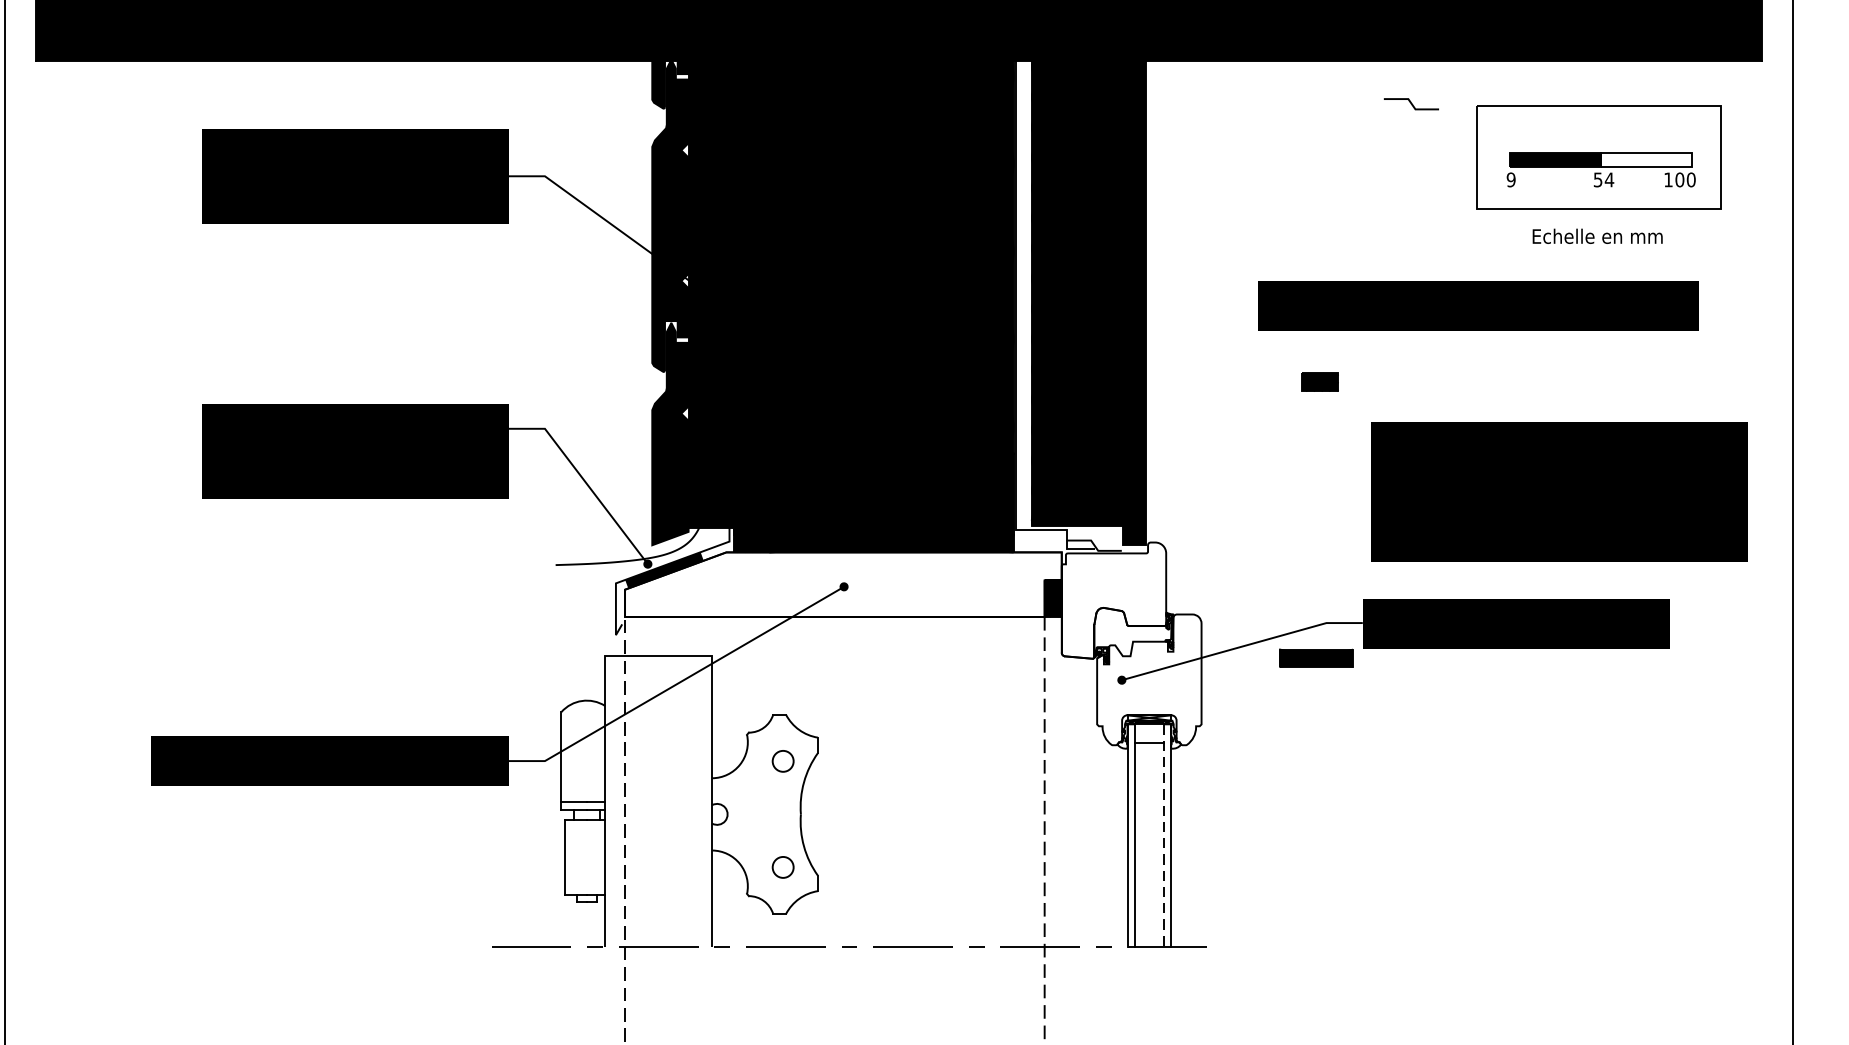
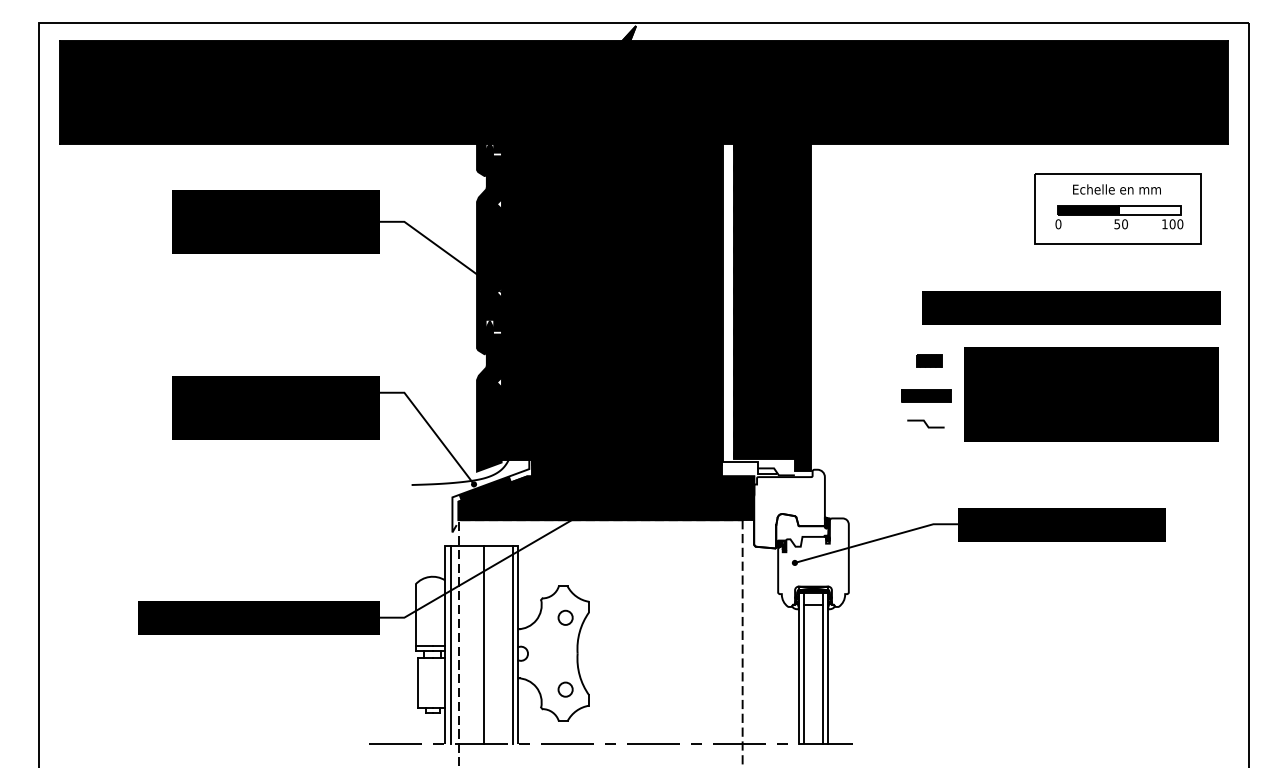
line: (1410, 103) -> (925, 423), moved
text: (1511, 180) -> (1058, 224), 9 -> 0
text: (1608, 180) -> (1124, 224), 54 -> 50
text: (1596, 236) -> (1116, 189), moved
text: (1478, 305) -> (1071, 307), moved
text: (1560, 491) -> (1091, 394), moved
fill: (843, 585) -> (606, 498), added
part: (1316, 657) -> (926, 395), moved
line: (614, 800) -> (451, 644), added
line: (663, 800) -> (484, 644), added
line: (704, 800) -> (512, 644), added
line: (1164, 836) -> (823, 668), dashed -> solid

